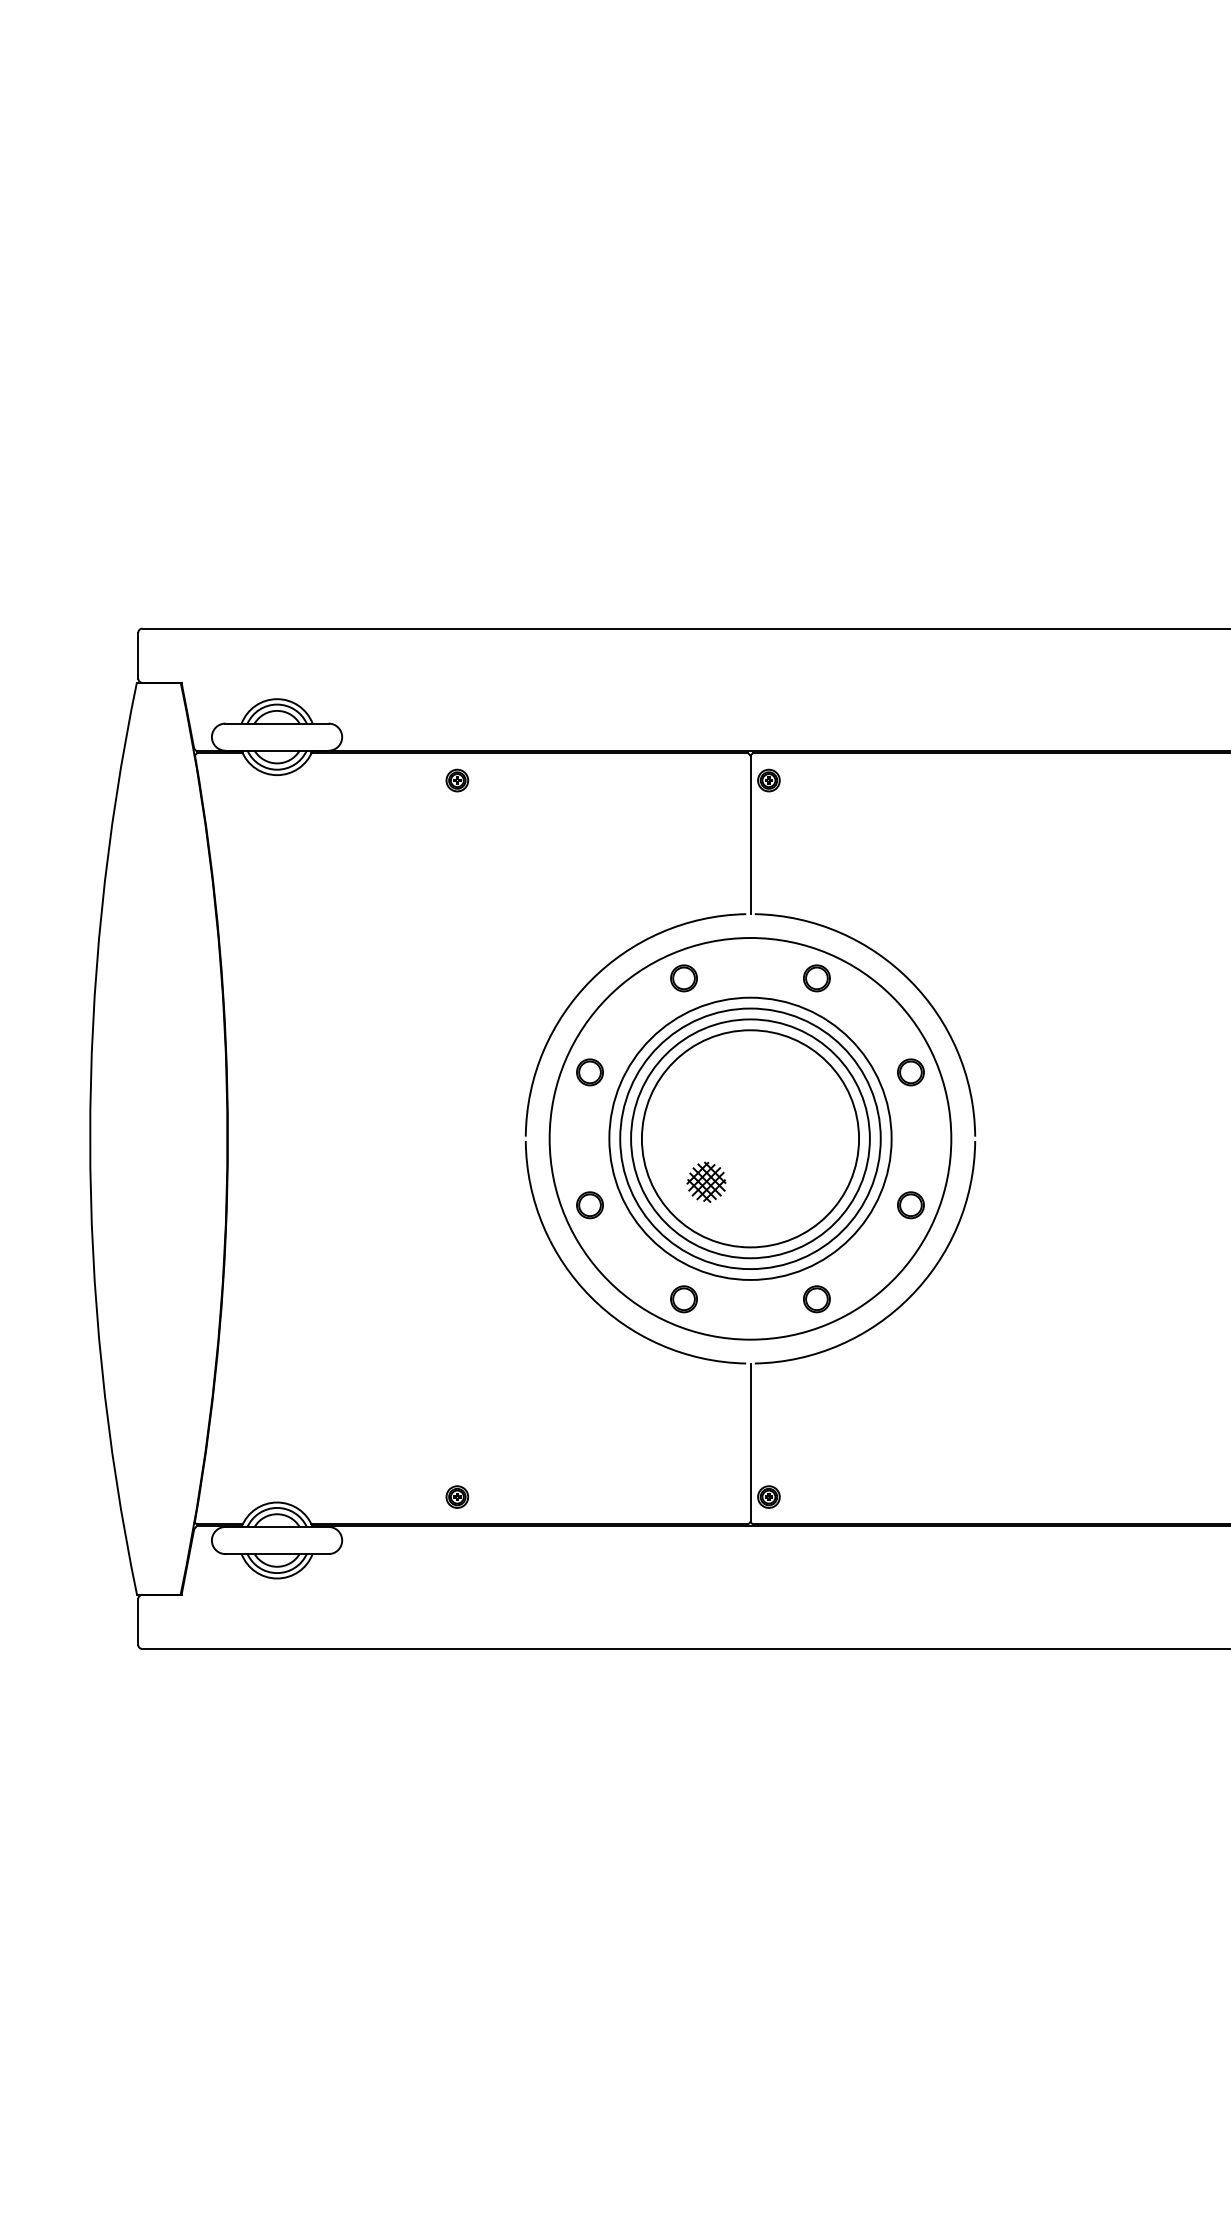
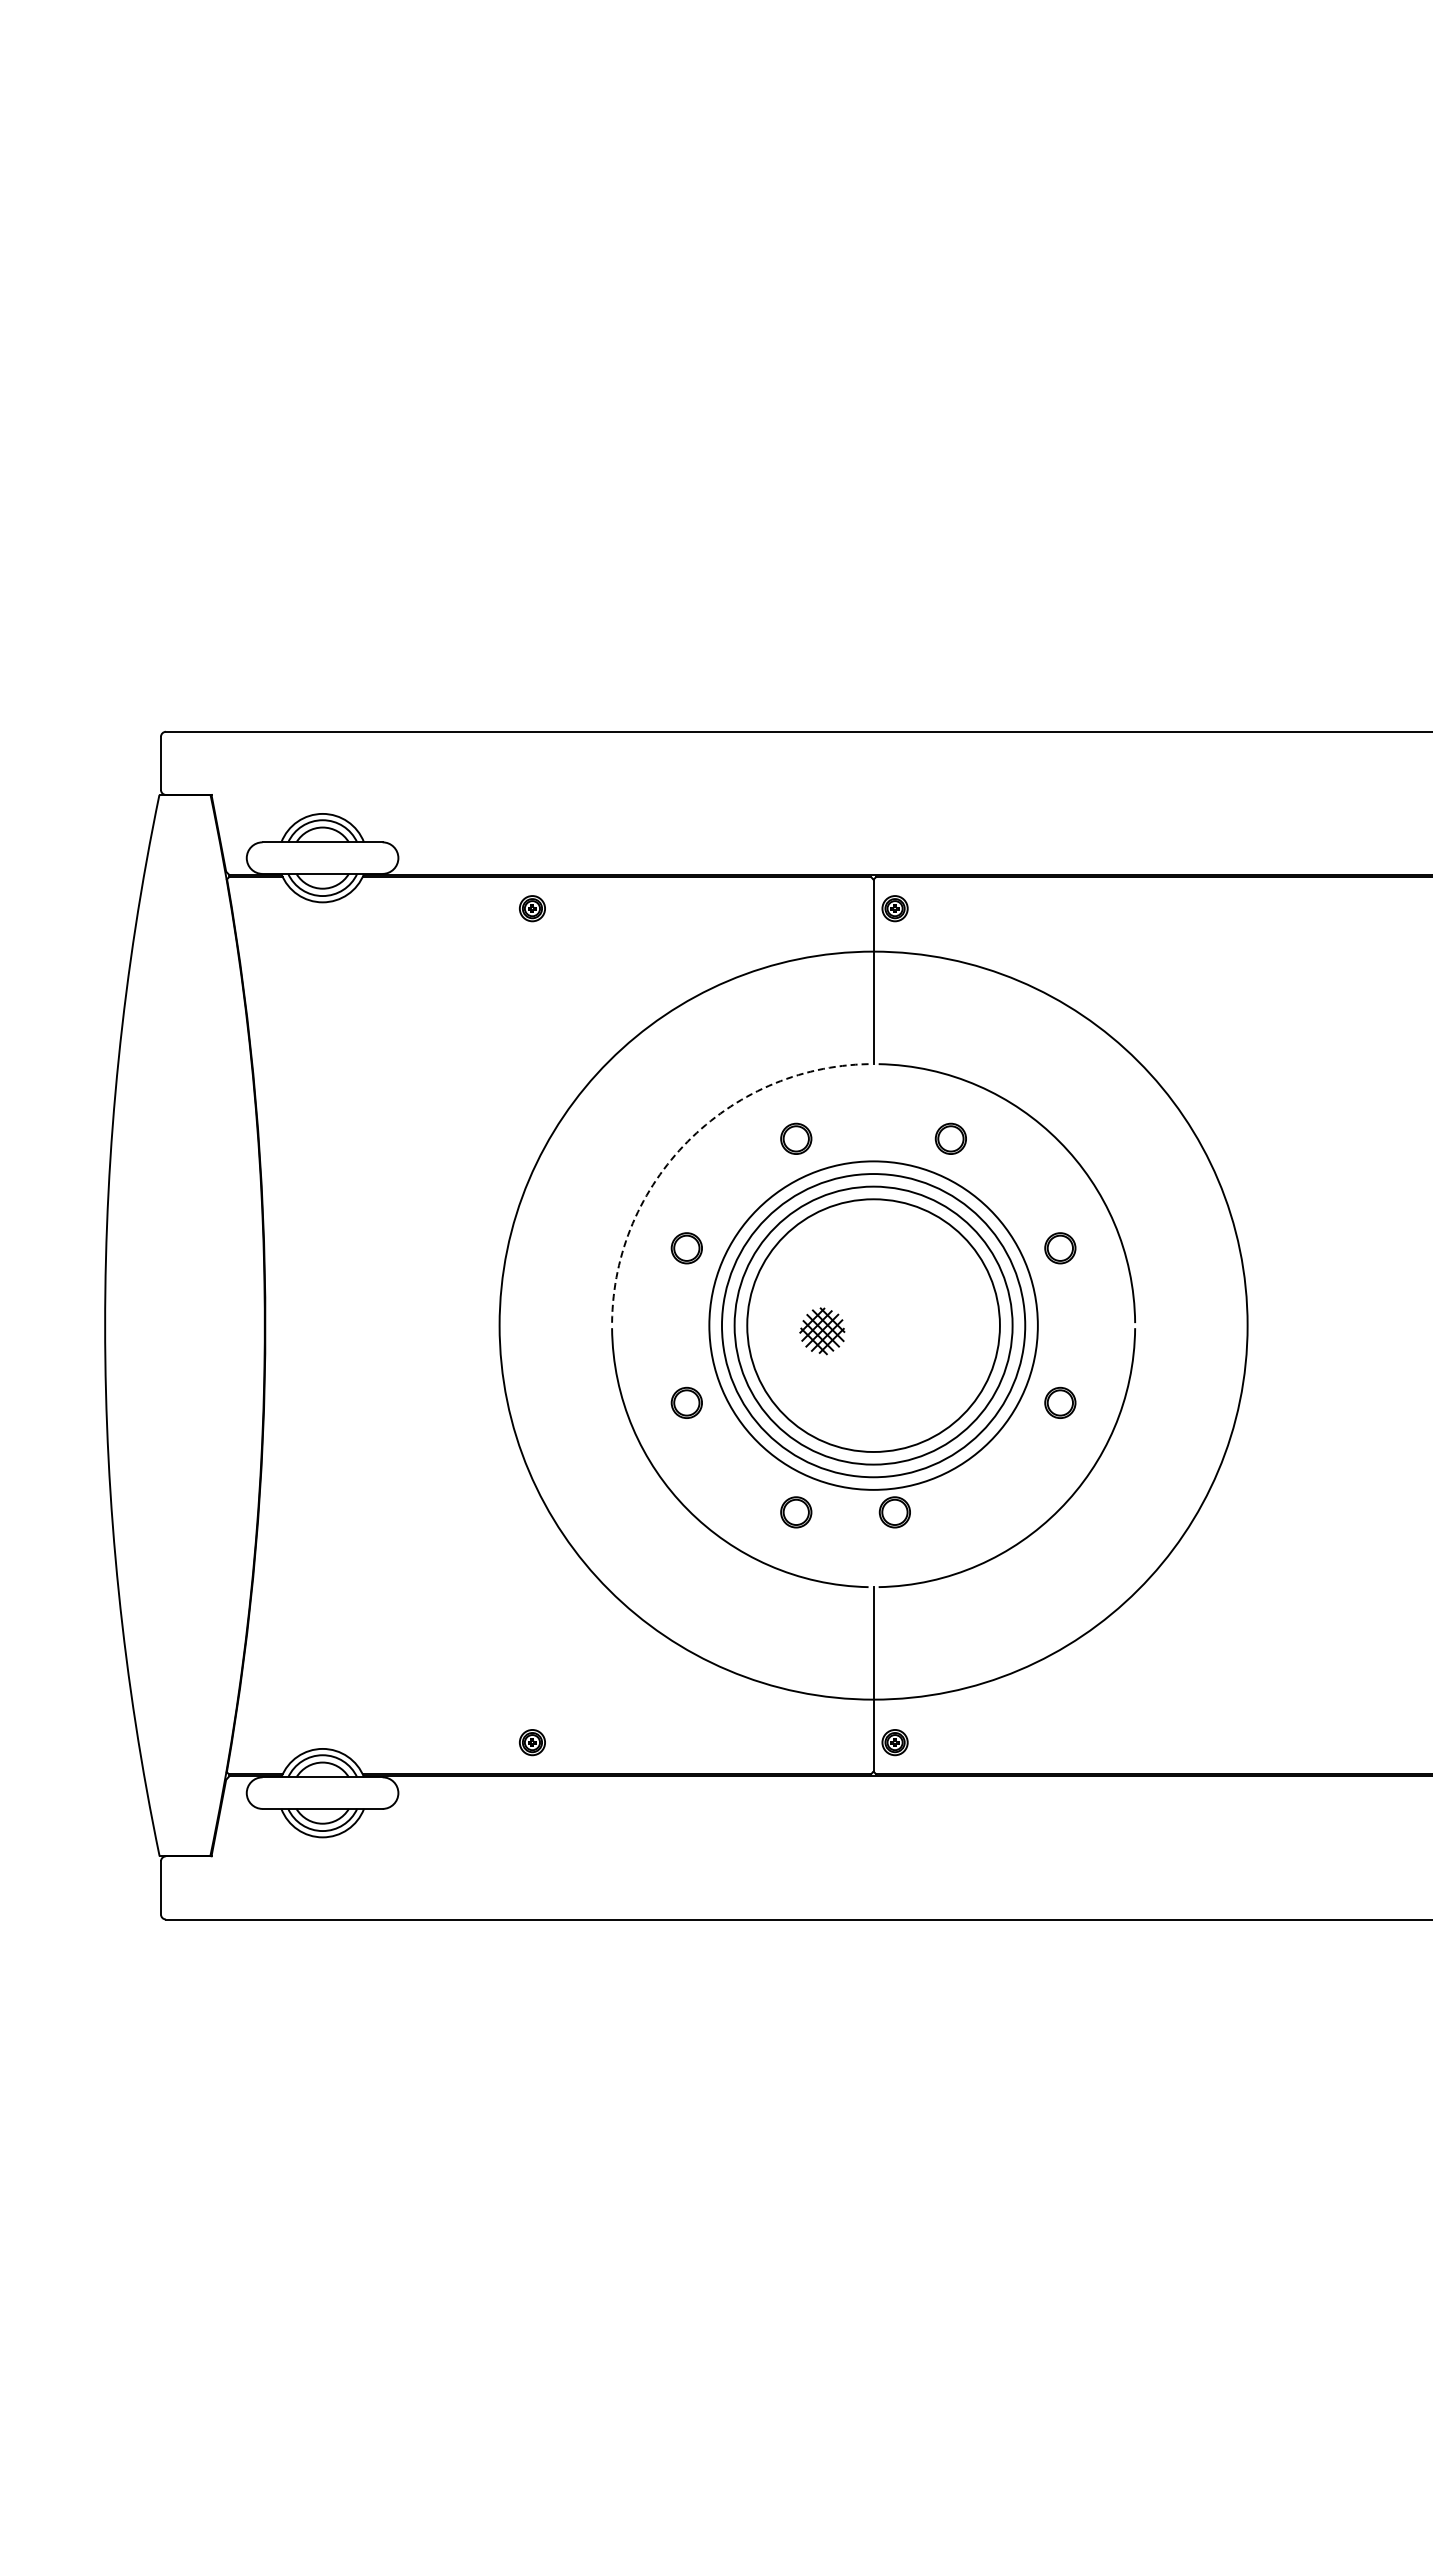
arc: (590, 980) -> (687, 1141), solid -> dashed
circle: (750, 1138) -> (873, 1325), size x1.6
part: (706, 1182) -> (822, 1331), moved
part: (816, 1299) -> (894, 1512), moved

